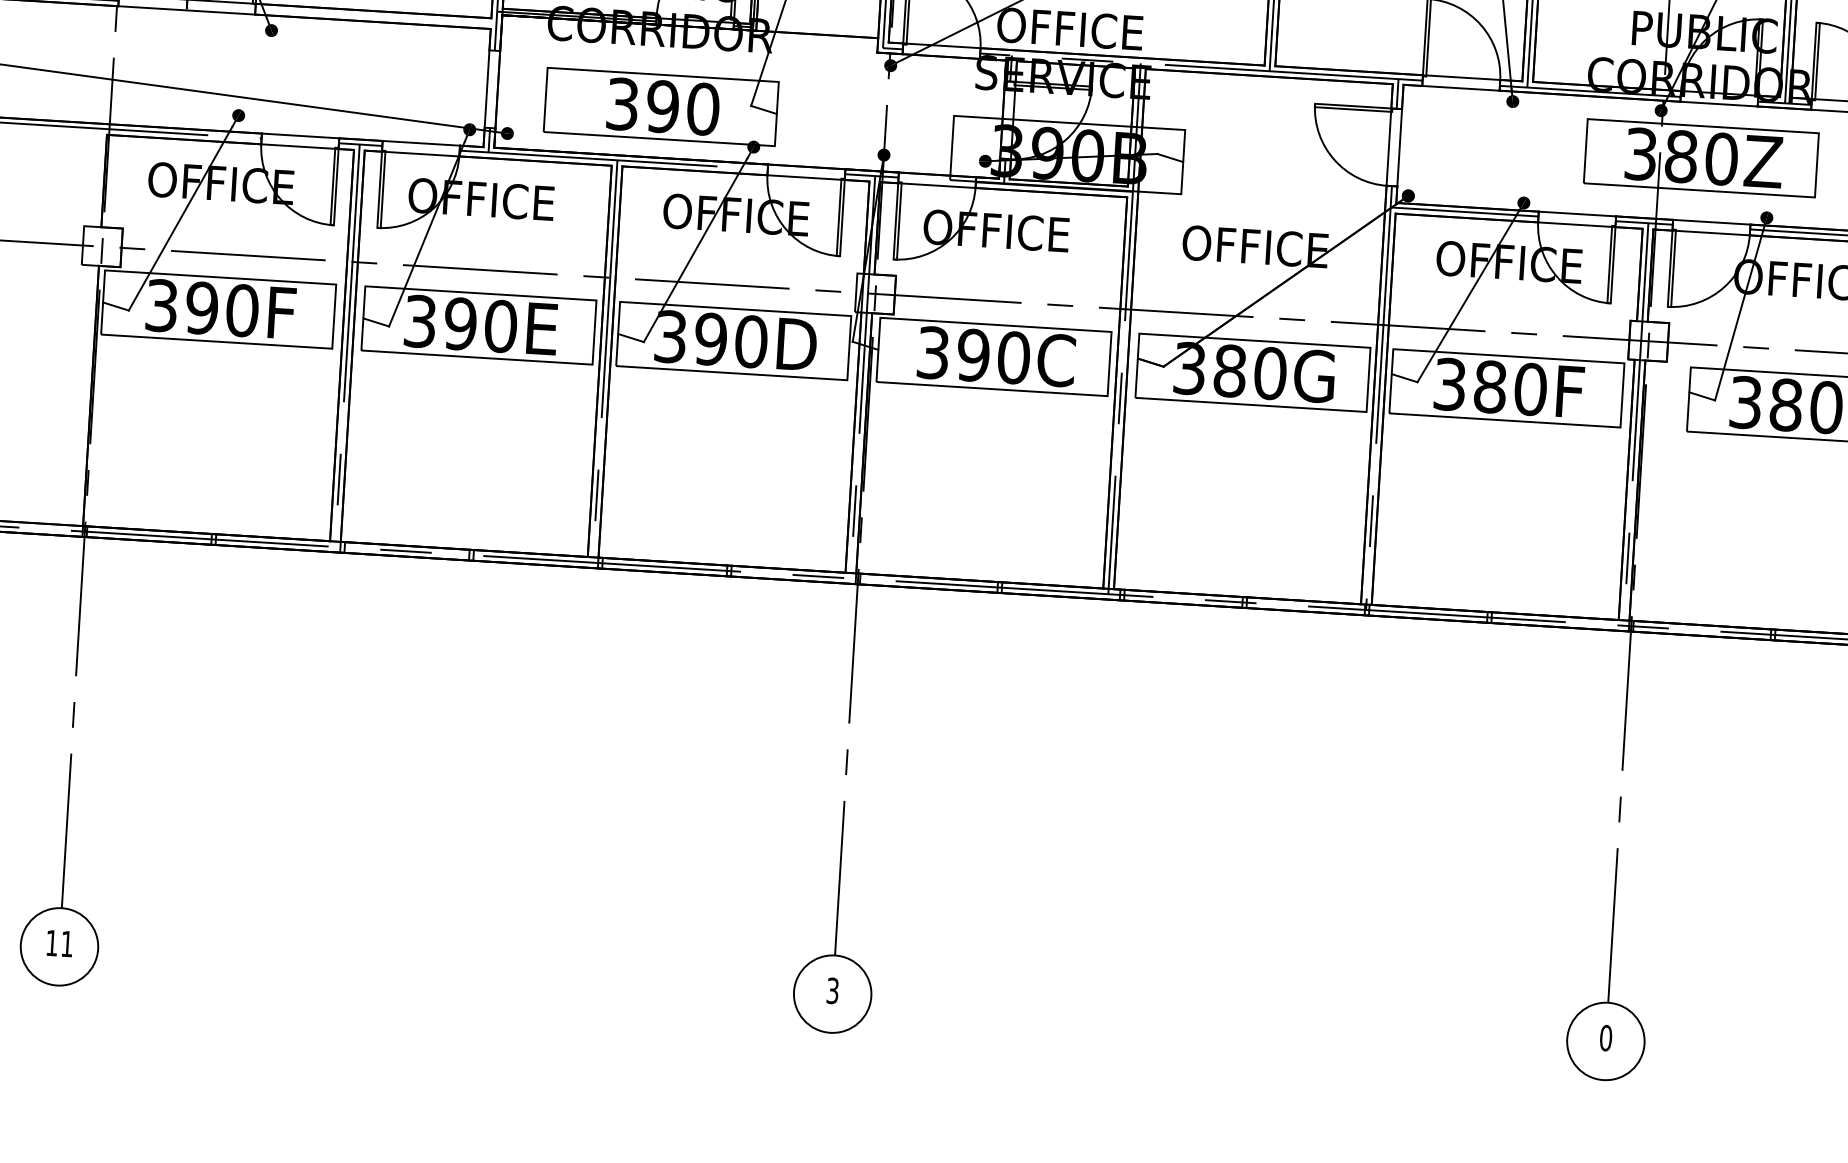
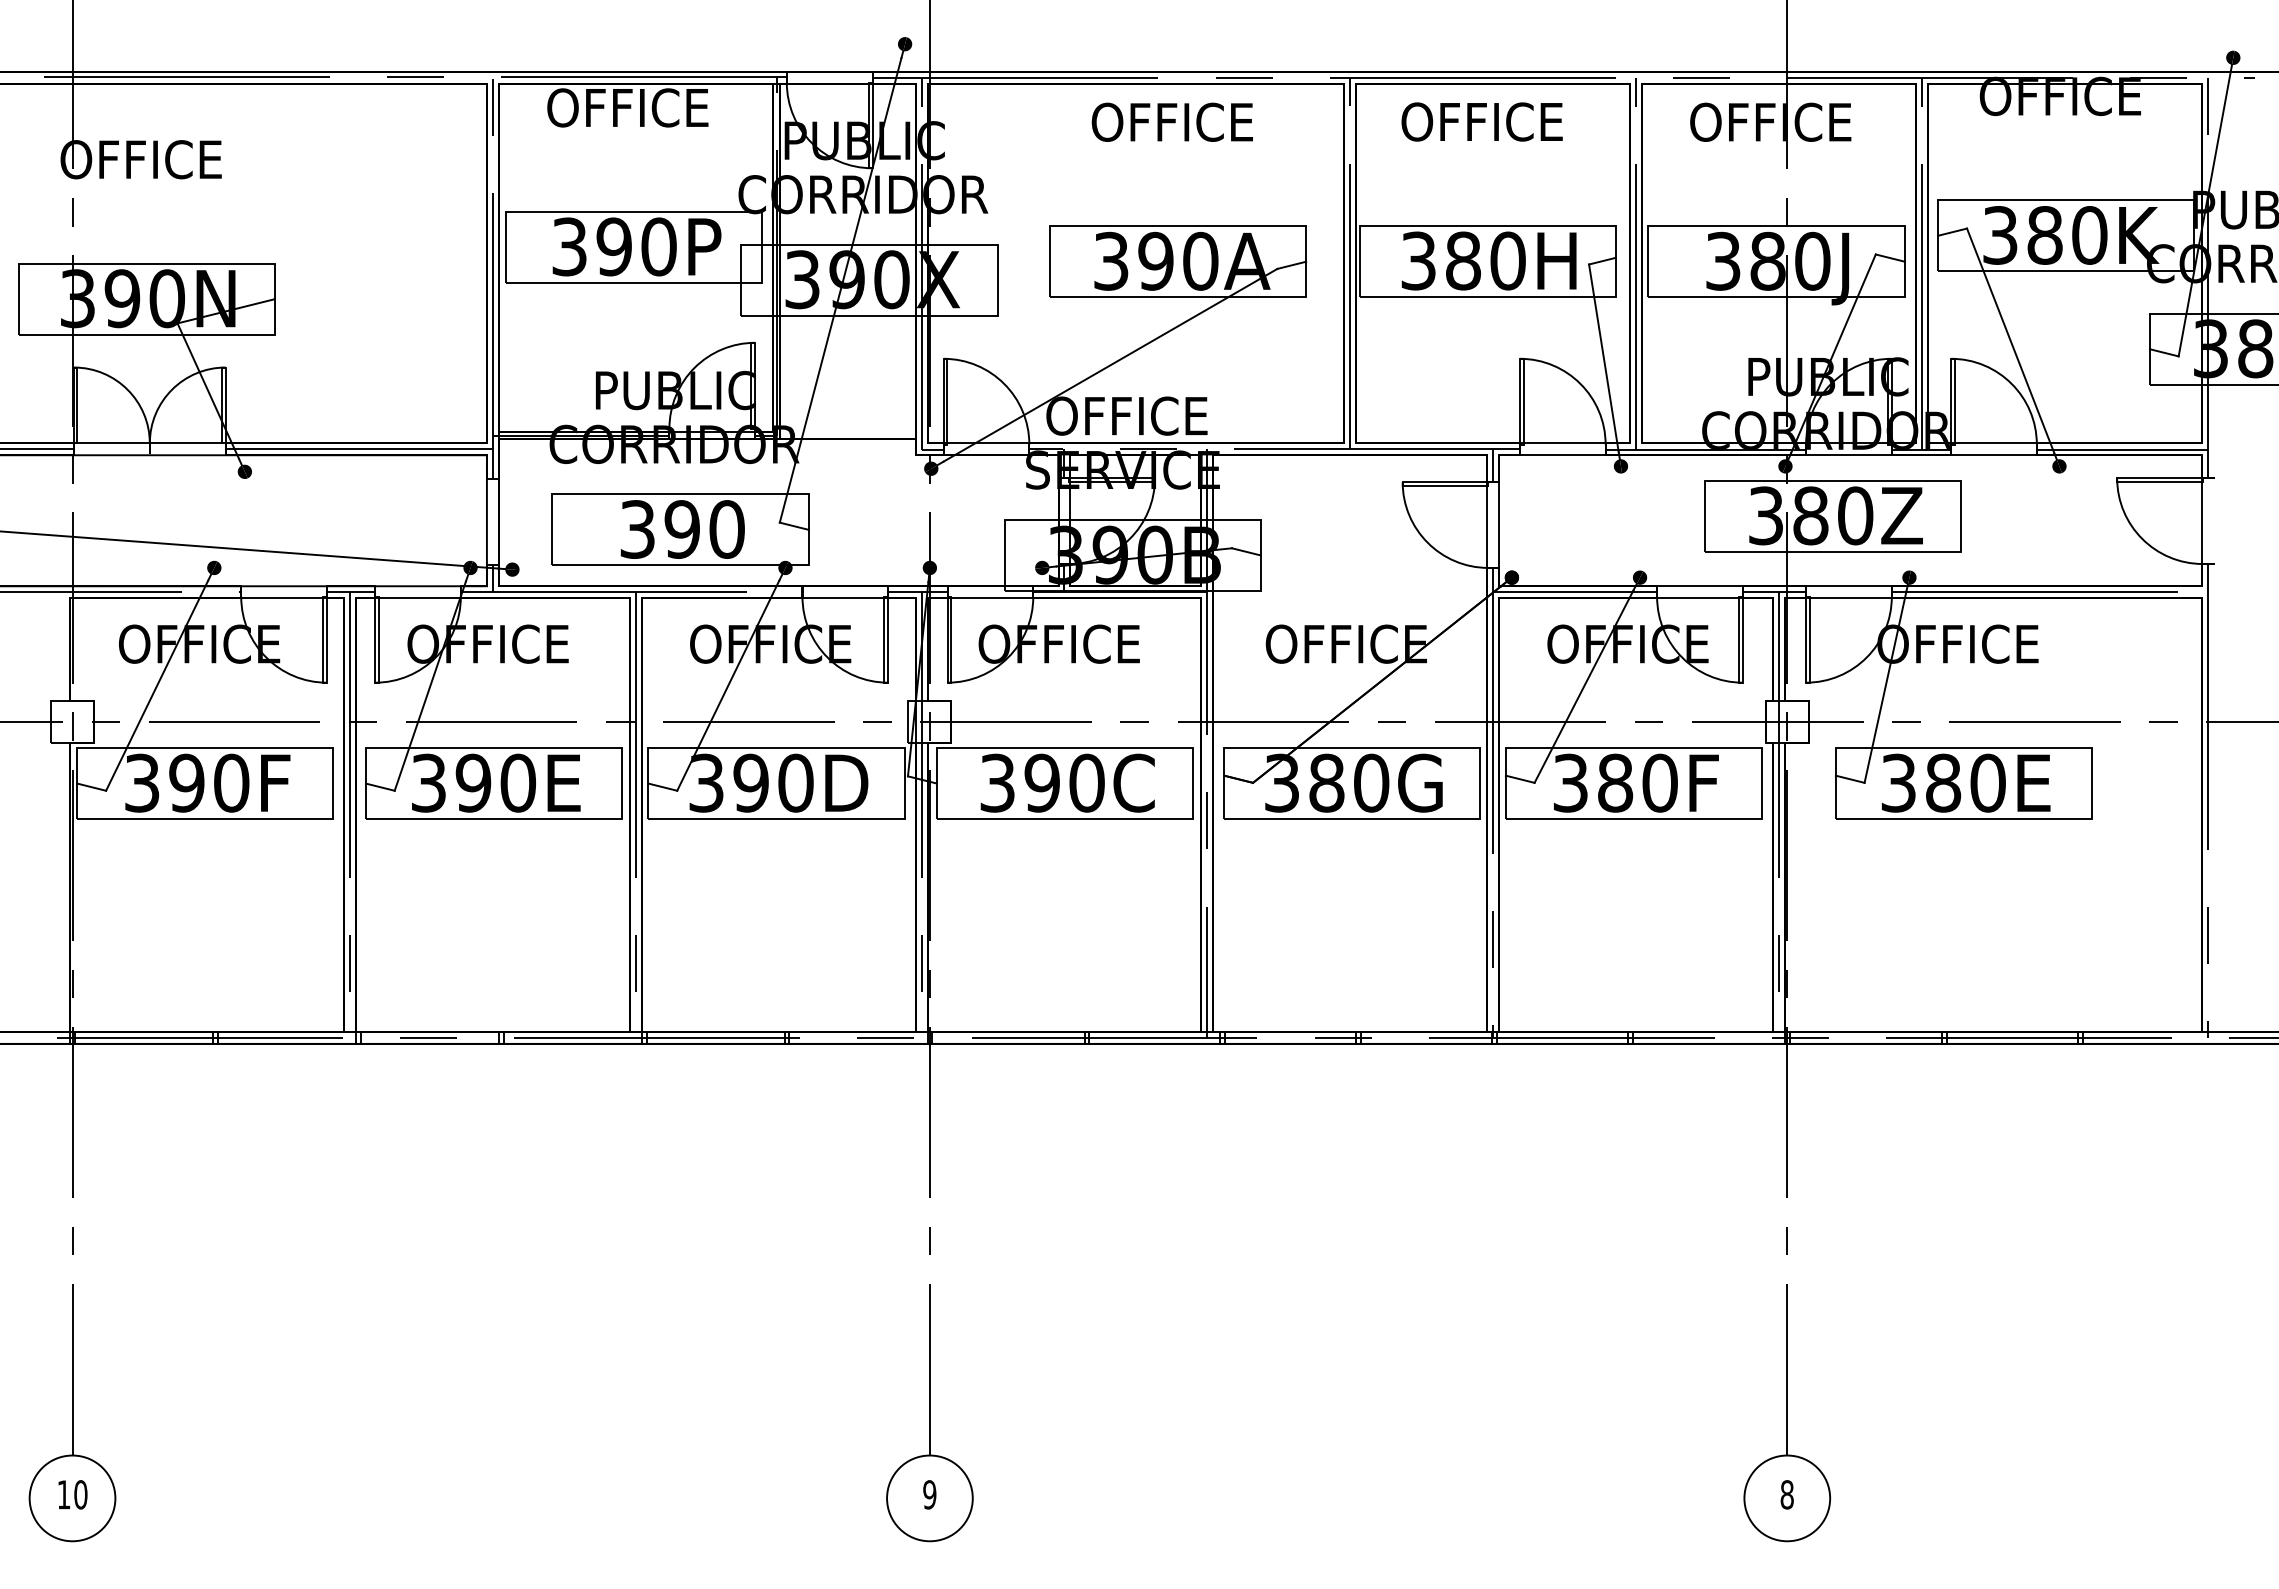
line: (375, 16) -> (358, 449), added
text: (66, 943) -> (80, 1494), 11 -> 10
text: (832, 990) -> (929, 1494), 3 -> 9
text: (1605, 1037) -> (1786, 1494), 0 -> 8

